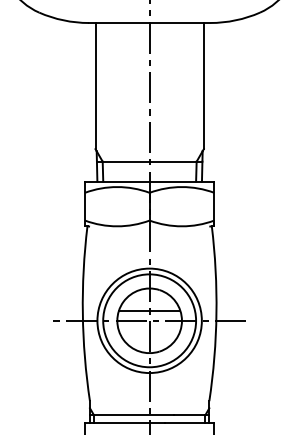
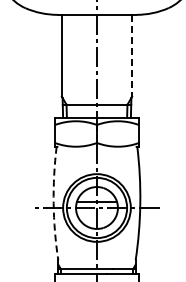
line: (204, 85) -> (132, 55), solid -> dashed
arc: (82, 313) -> (53, 203), solid -> dashed

